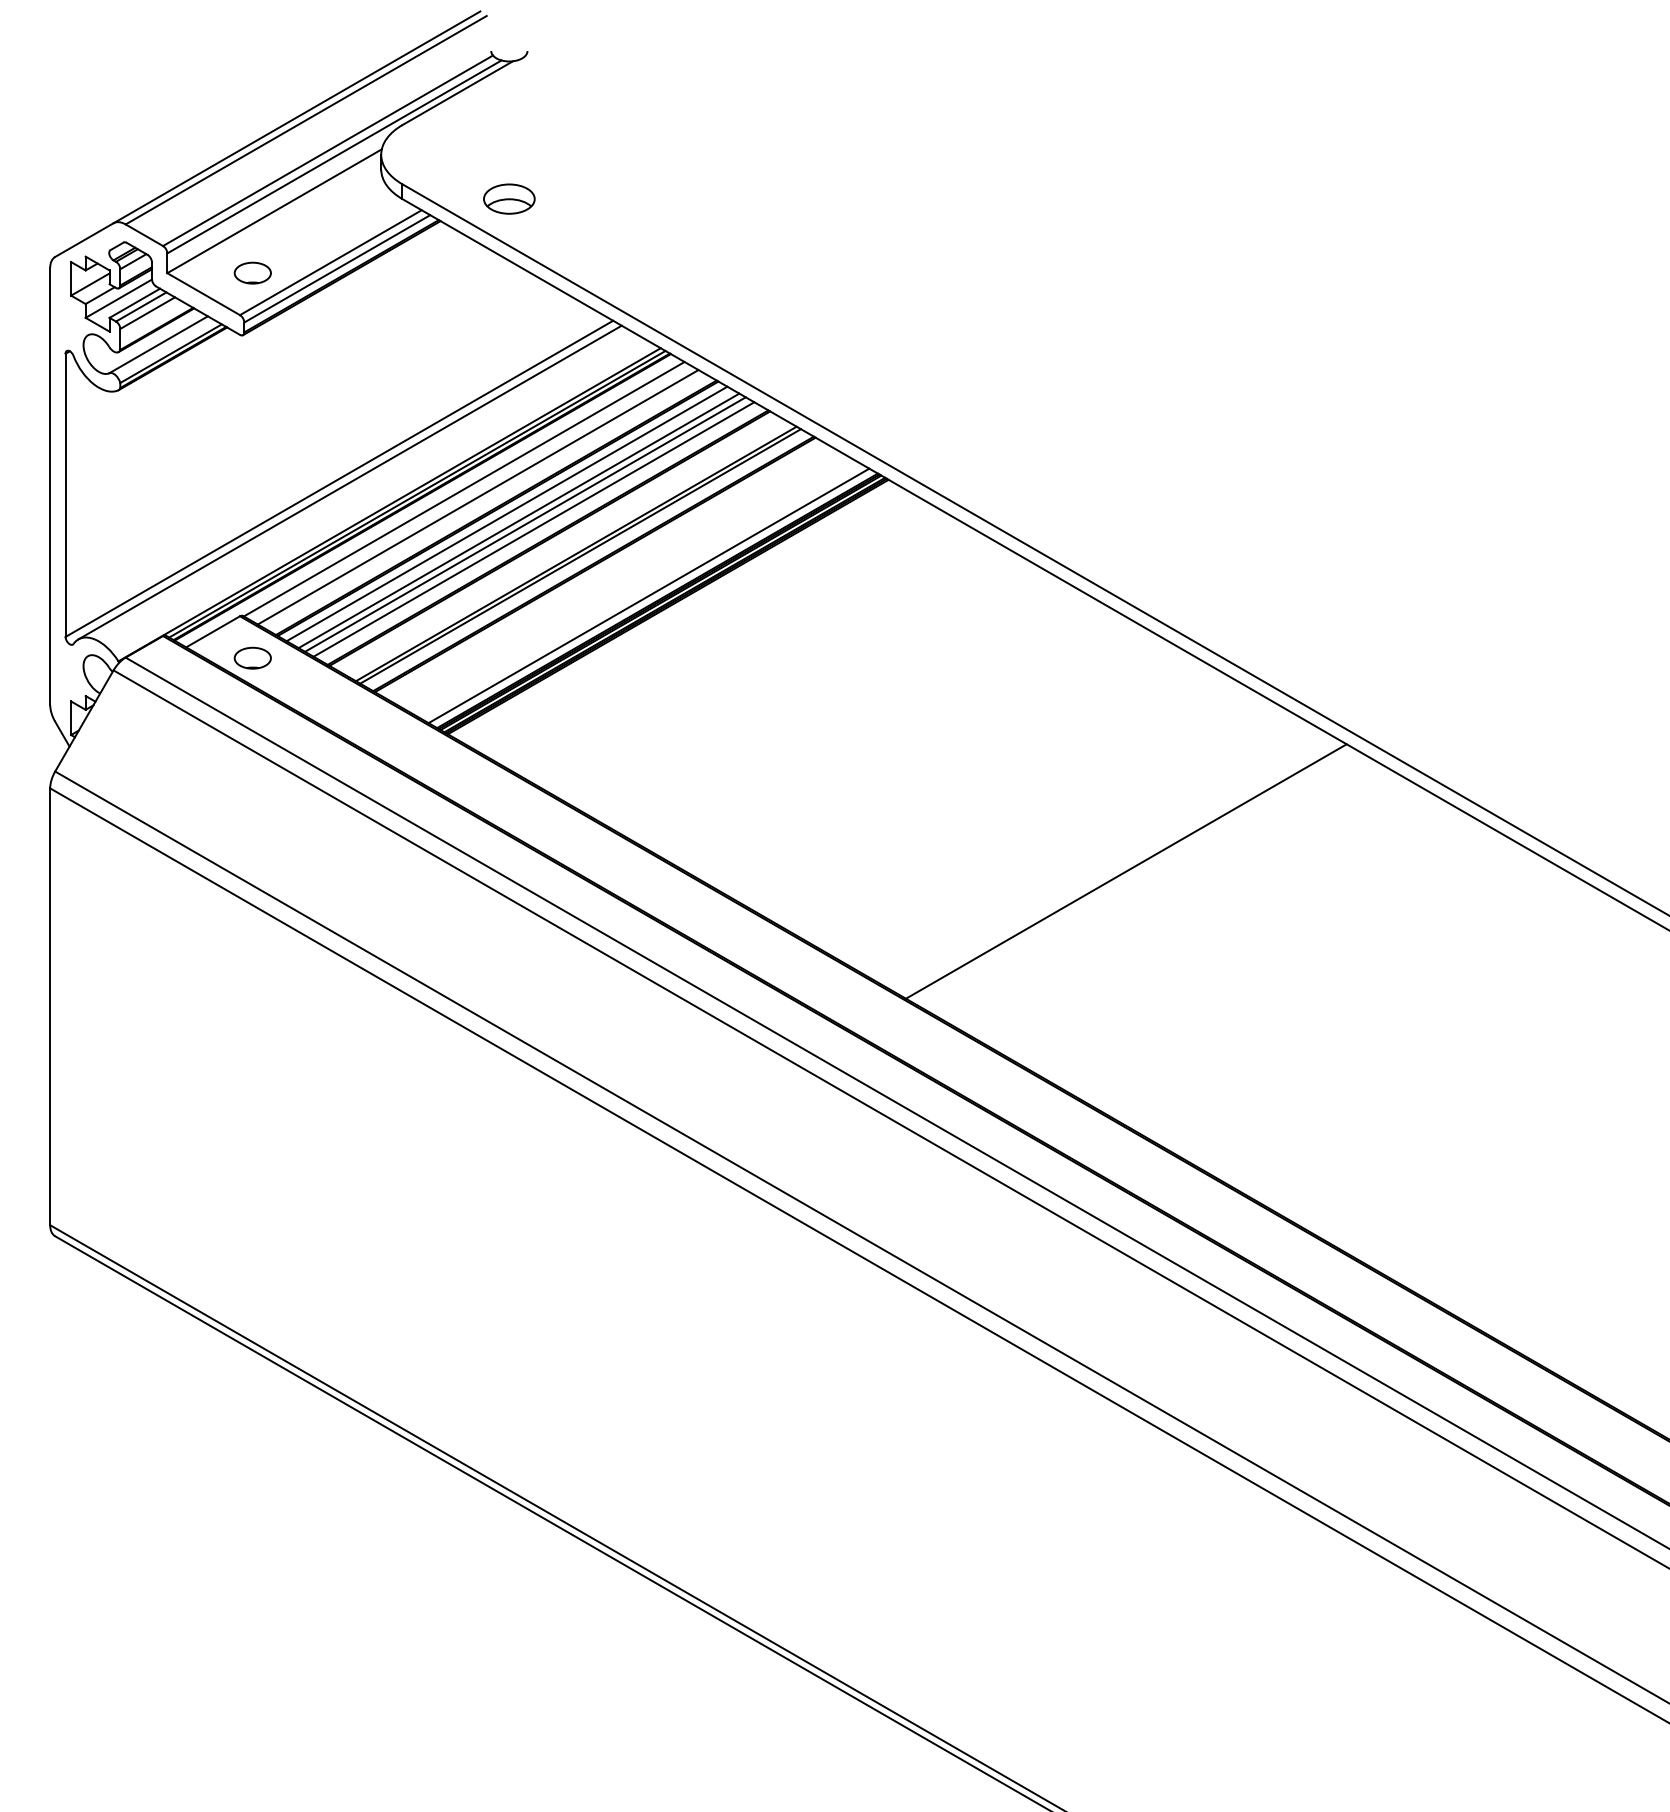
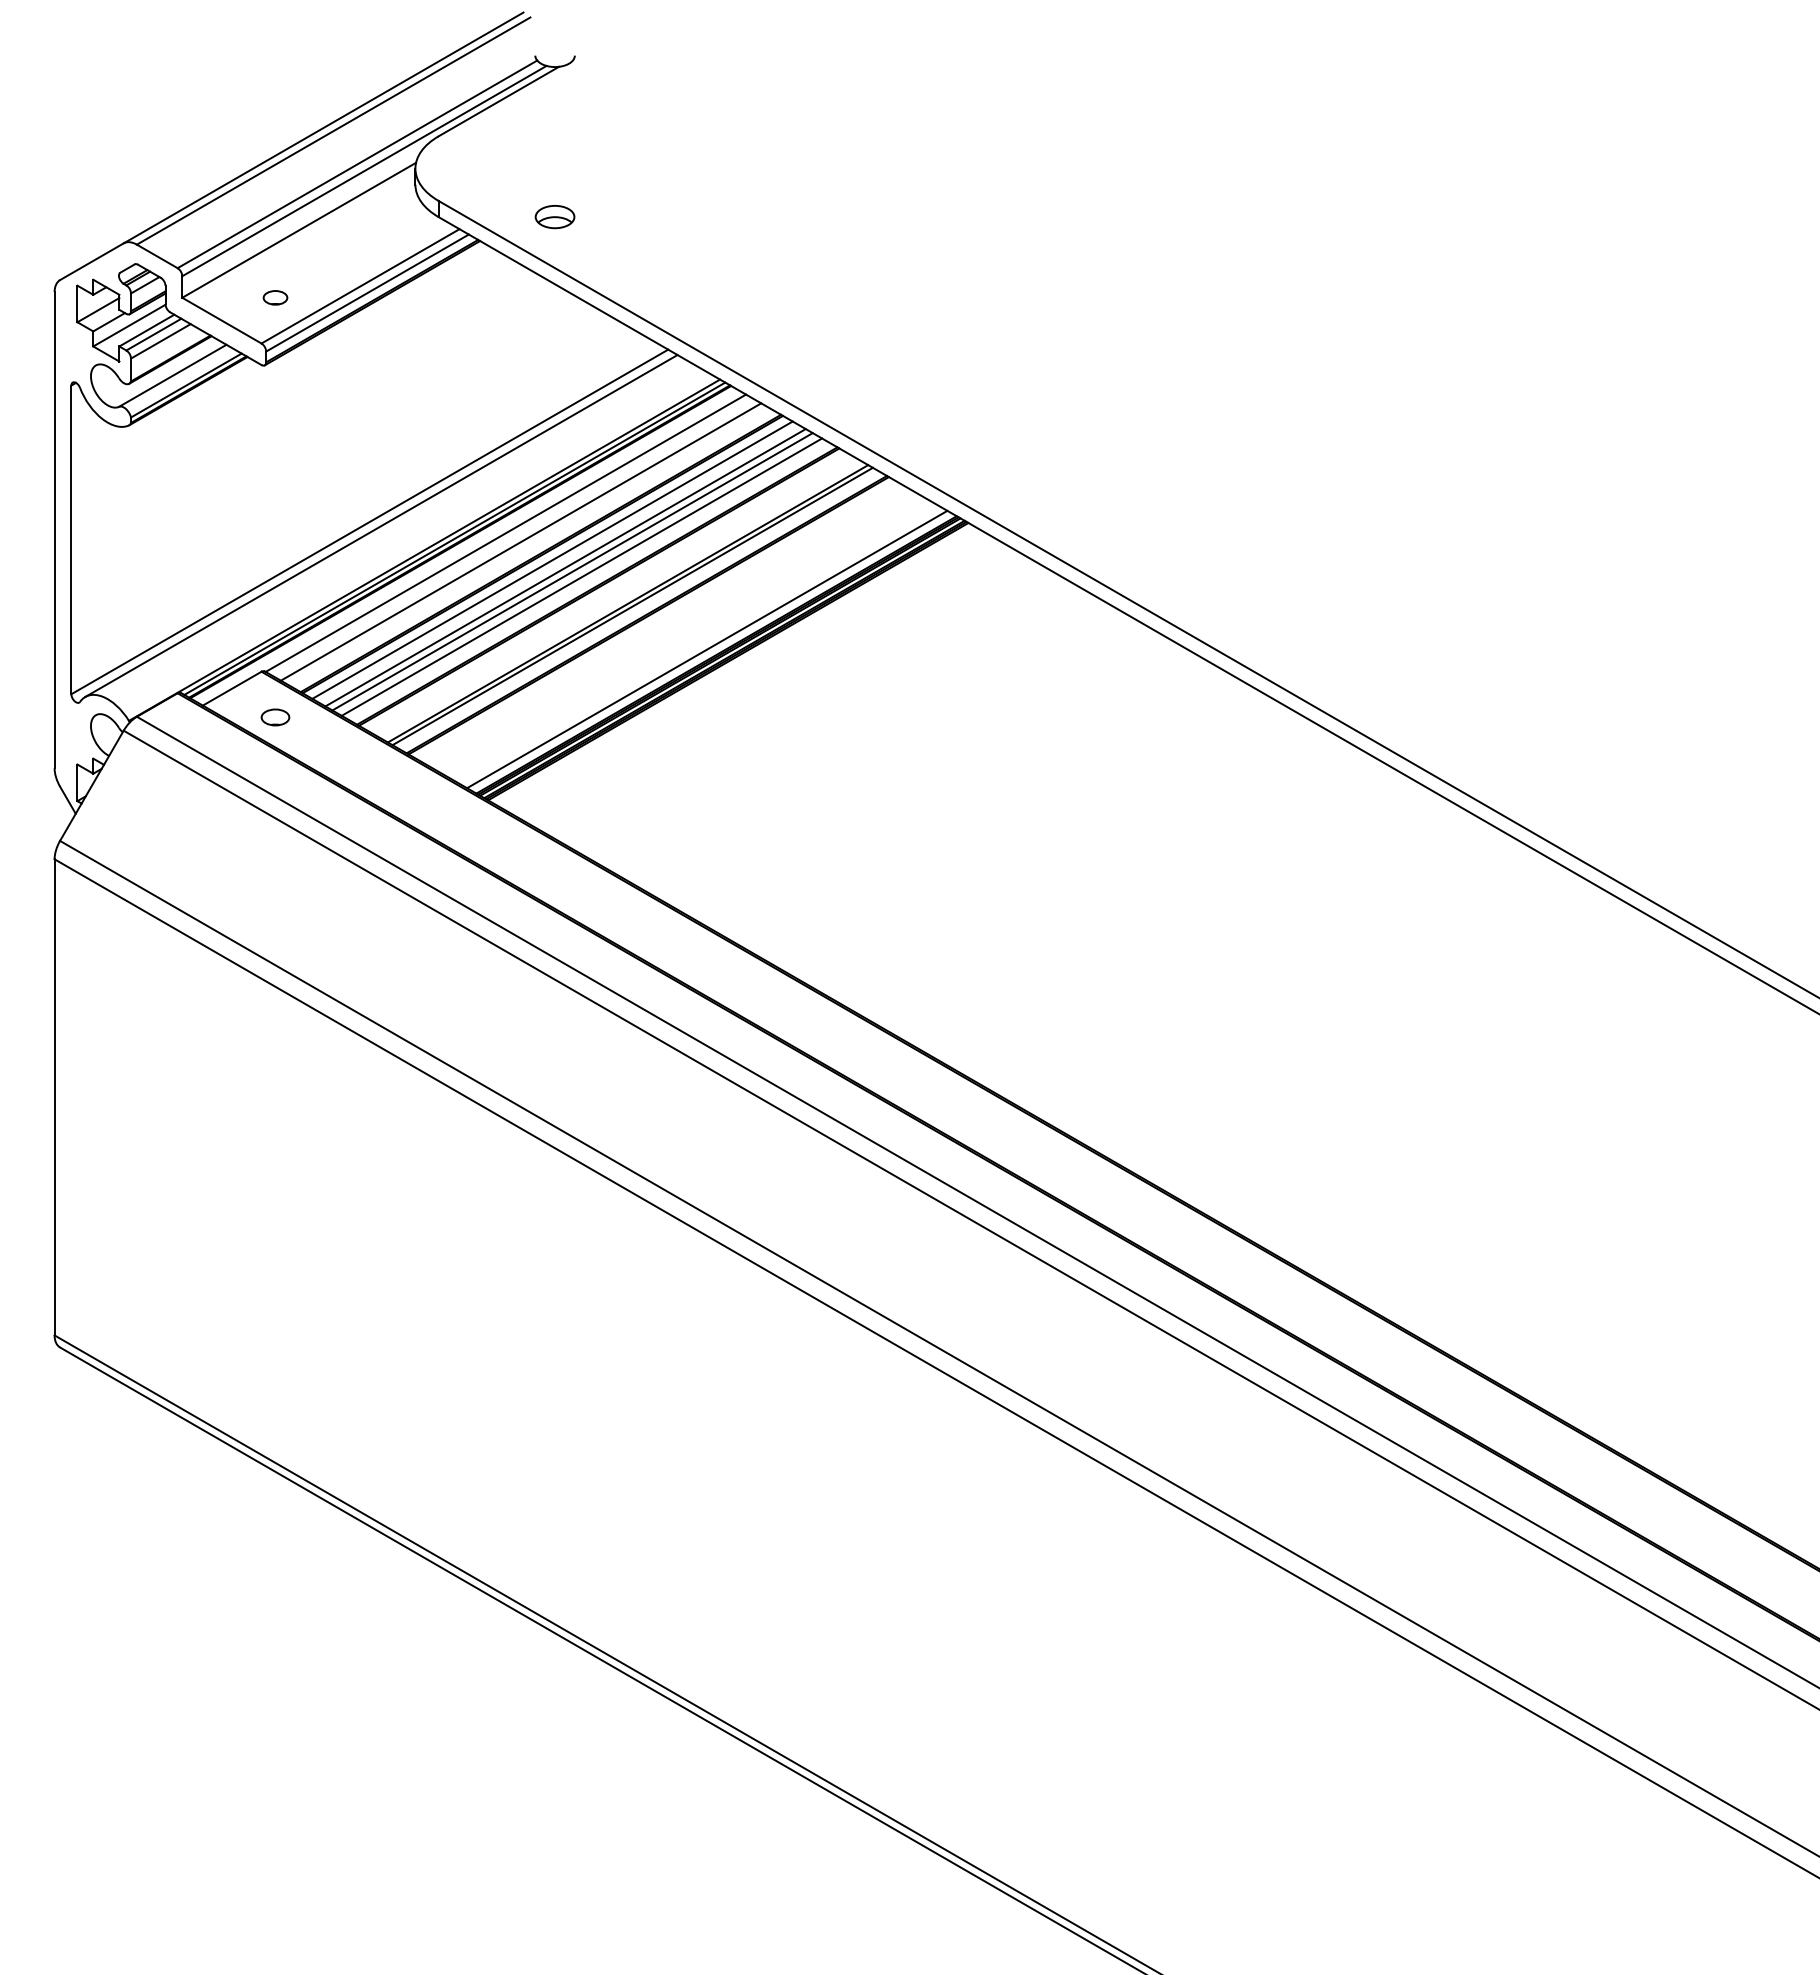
part: (508, 198) -> (554, 216), size x0.7
part: (252, 272) -> (275, 297), size x0.6
part: (252, 658) -> (275, 717), size x0.7
line: (1126, 871) -> (1227, 949), removed

